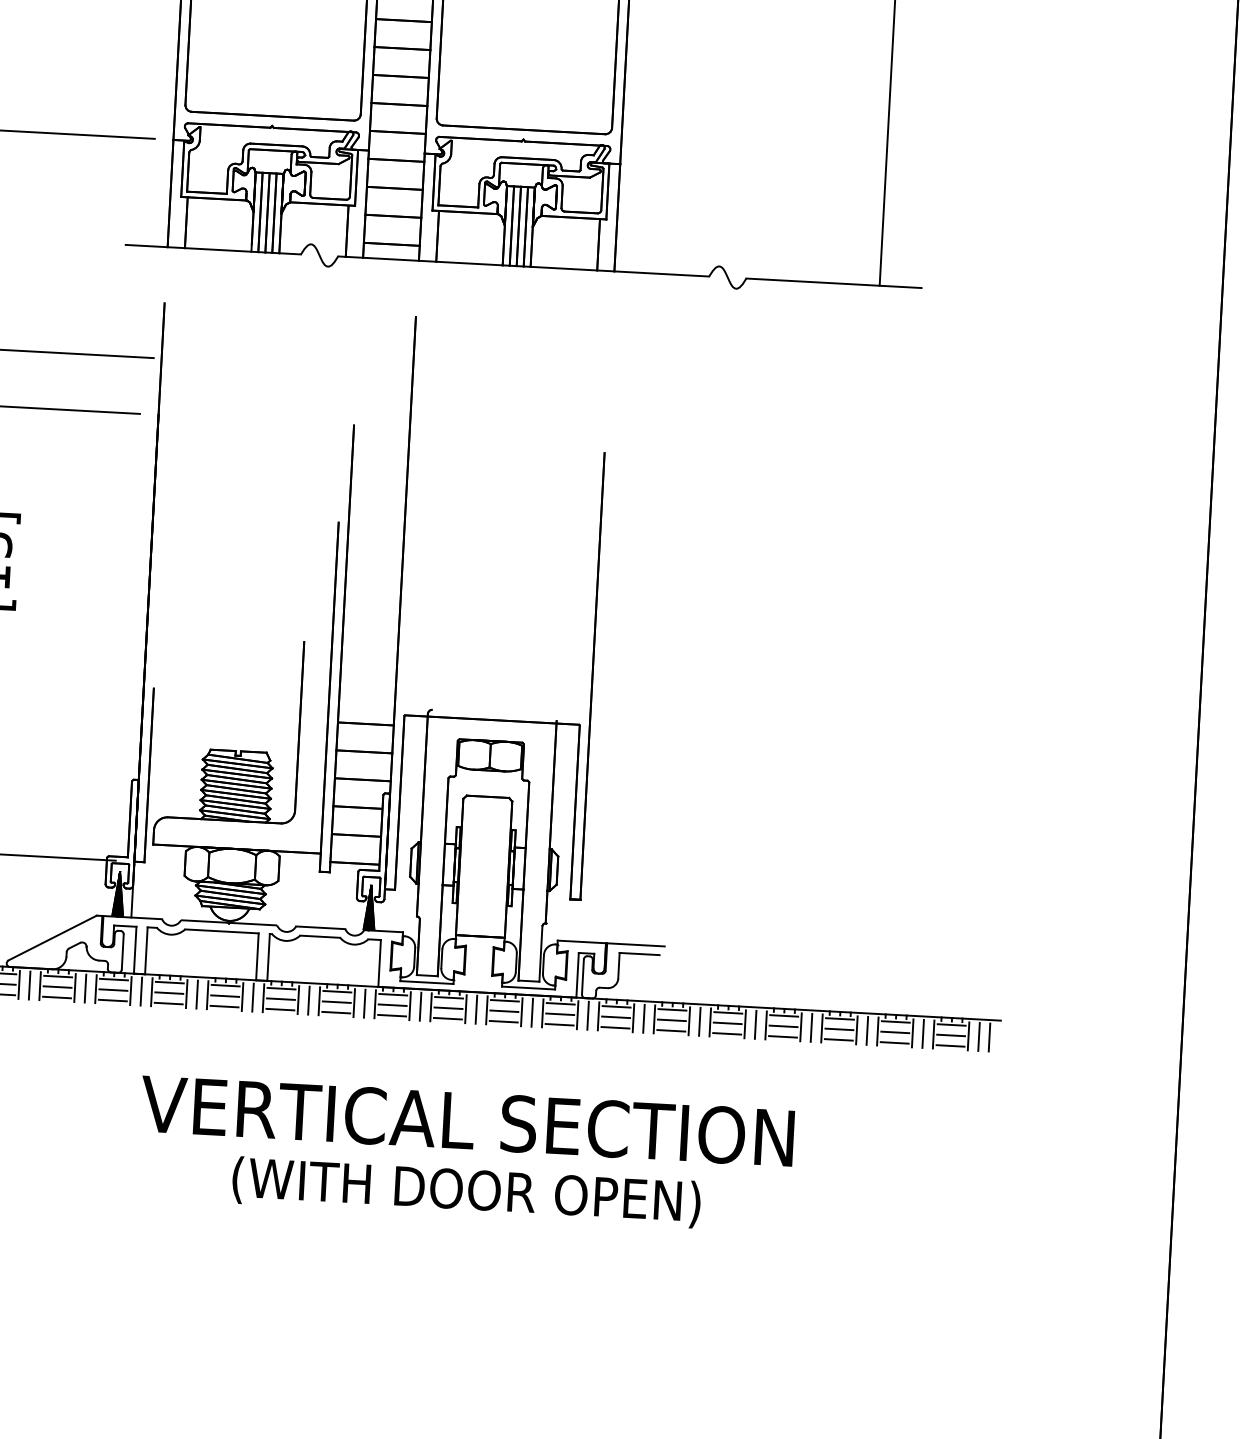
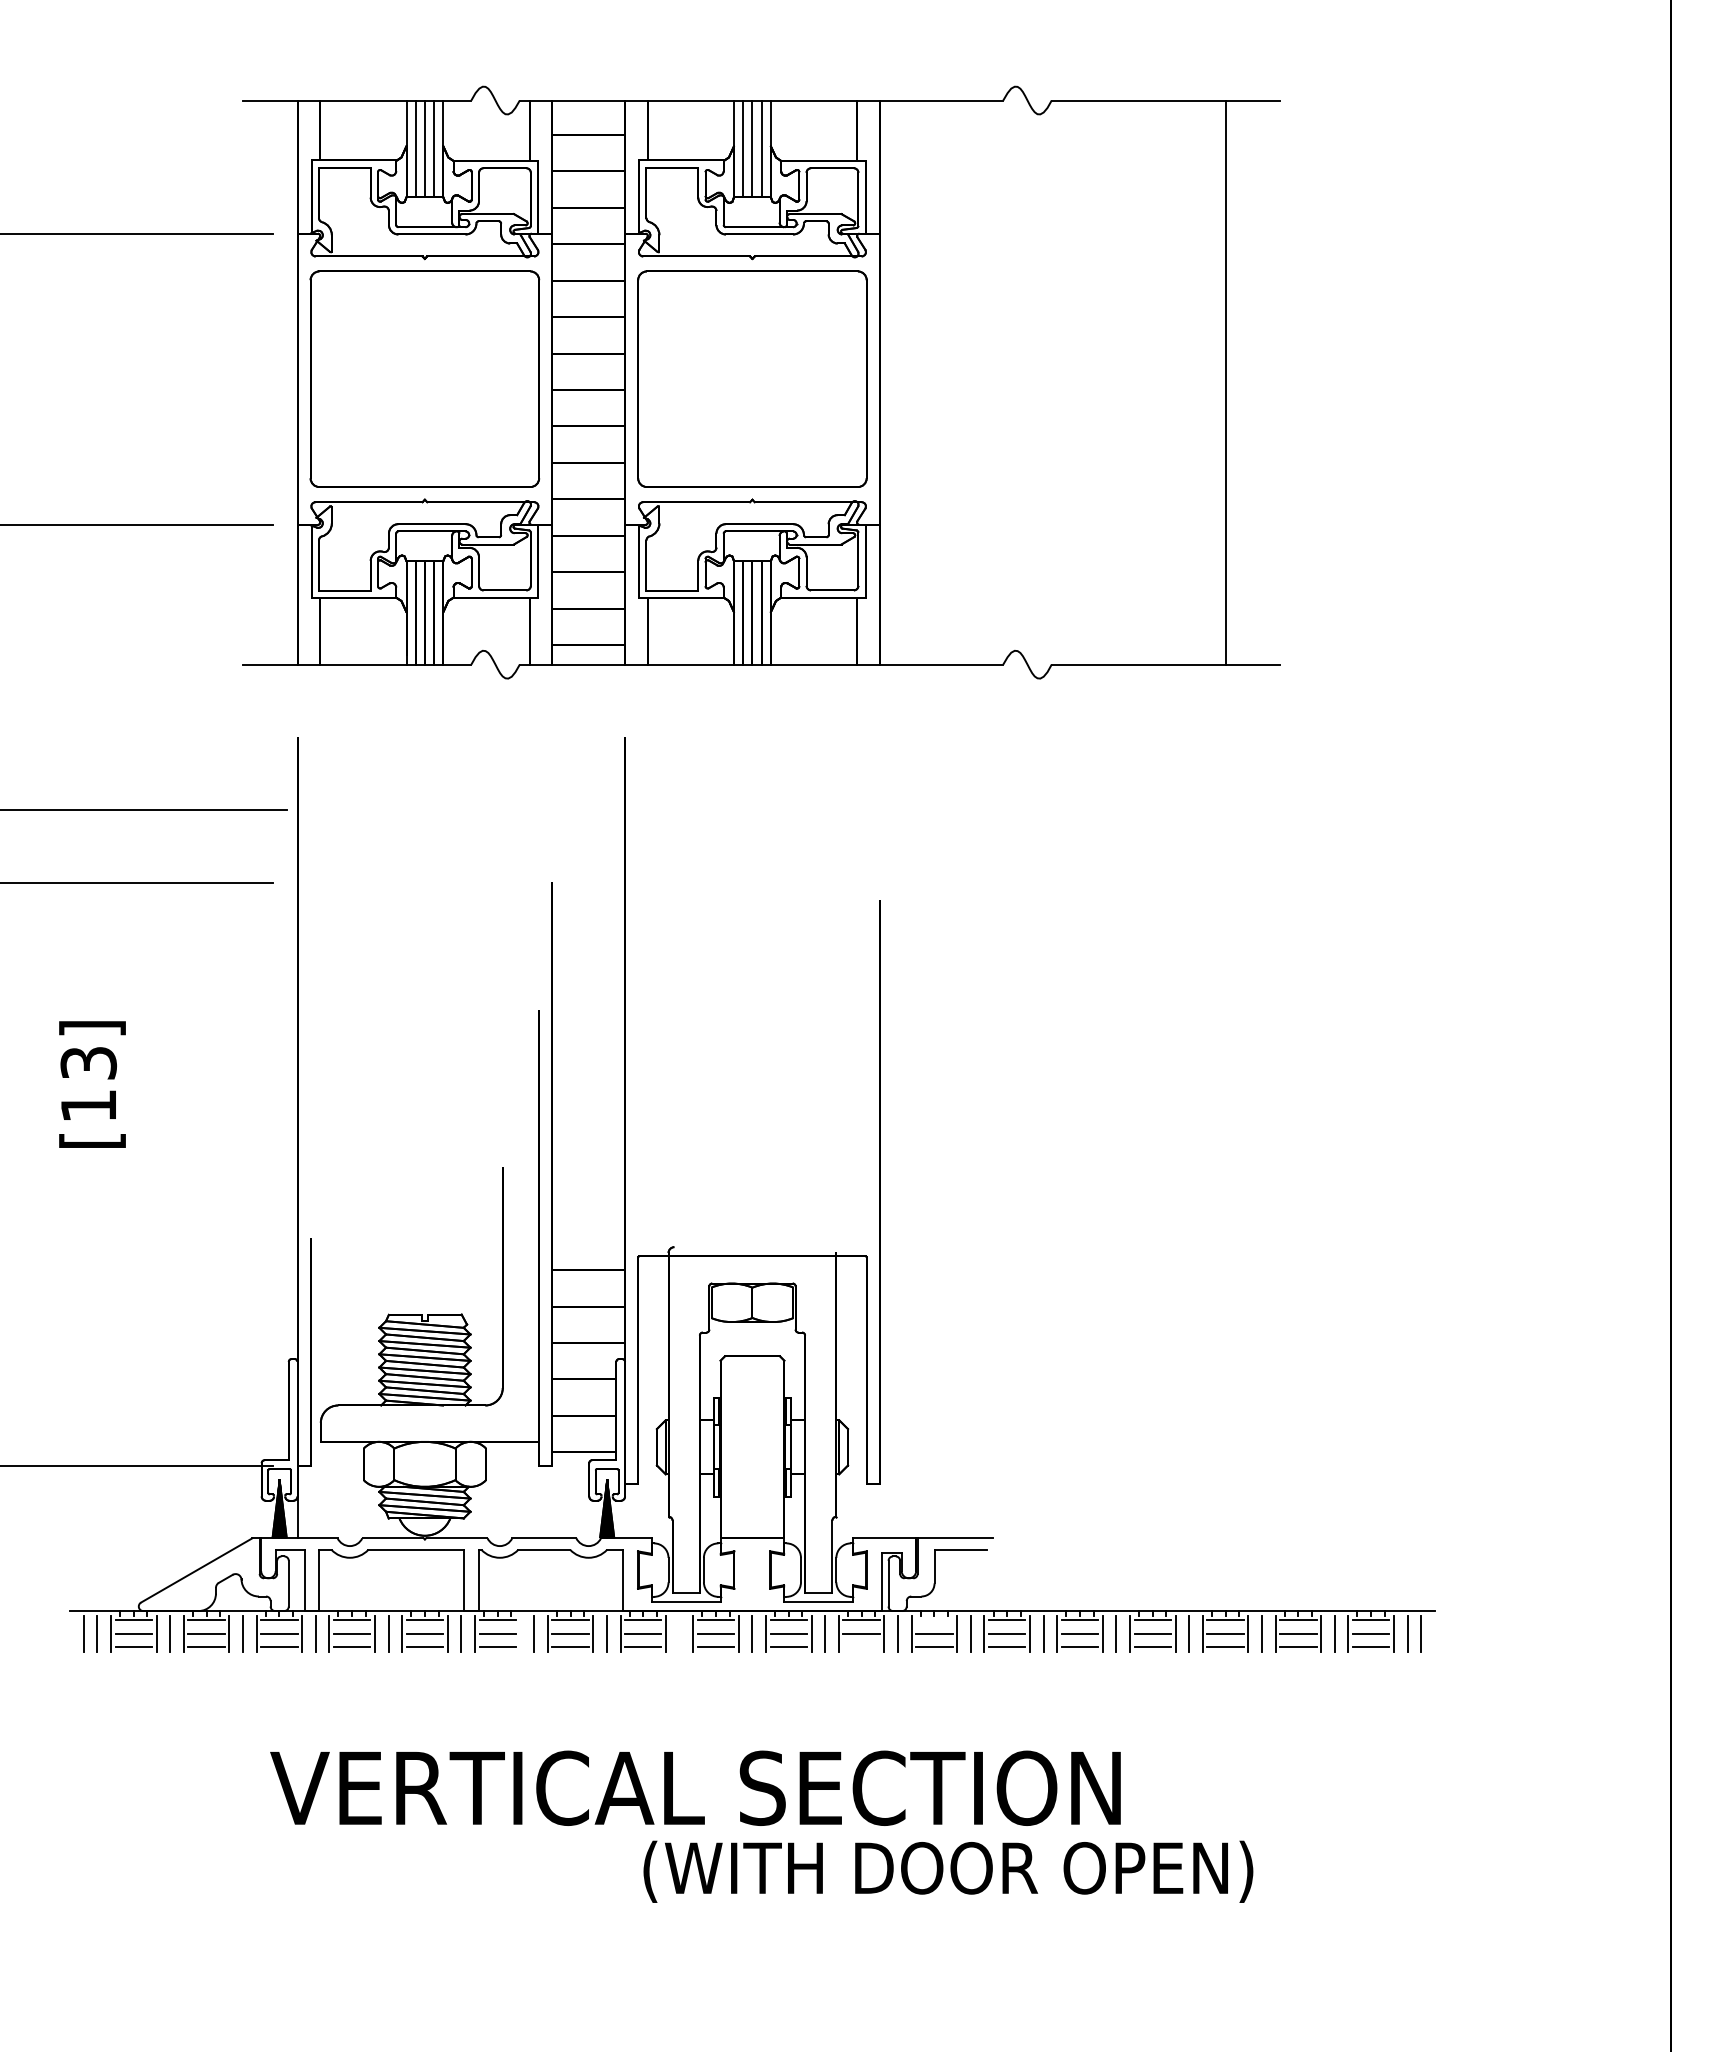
line: (298, 999) -> (520, 1633), removed
line: (420, 1006) -> (679, 1633), removed
line: (616, 1007) -> (934, 1620), removed
line: (559, 1024) -> (861, 1647), removed
text: (467, 1120) -> (695, 1787), moved
text: (466, 1192) -> (948, 1871), moved

